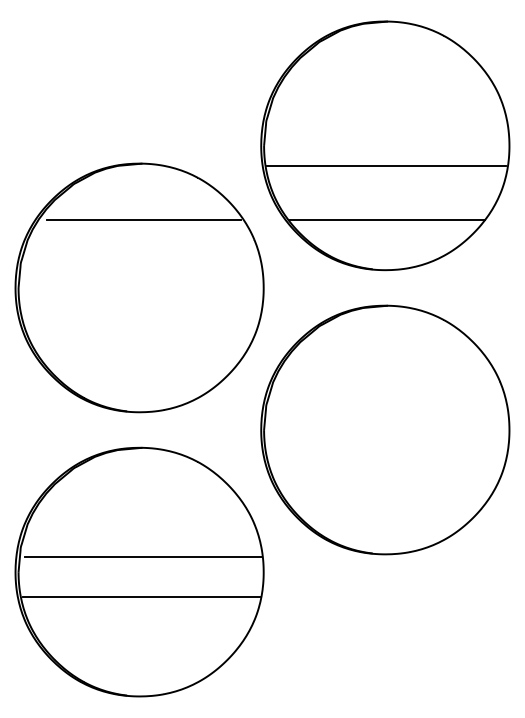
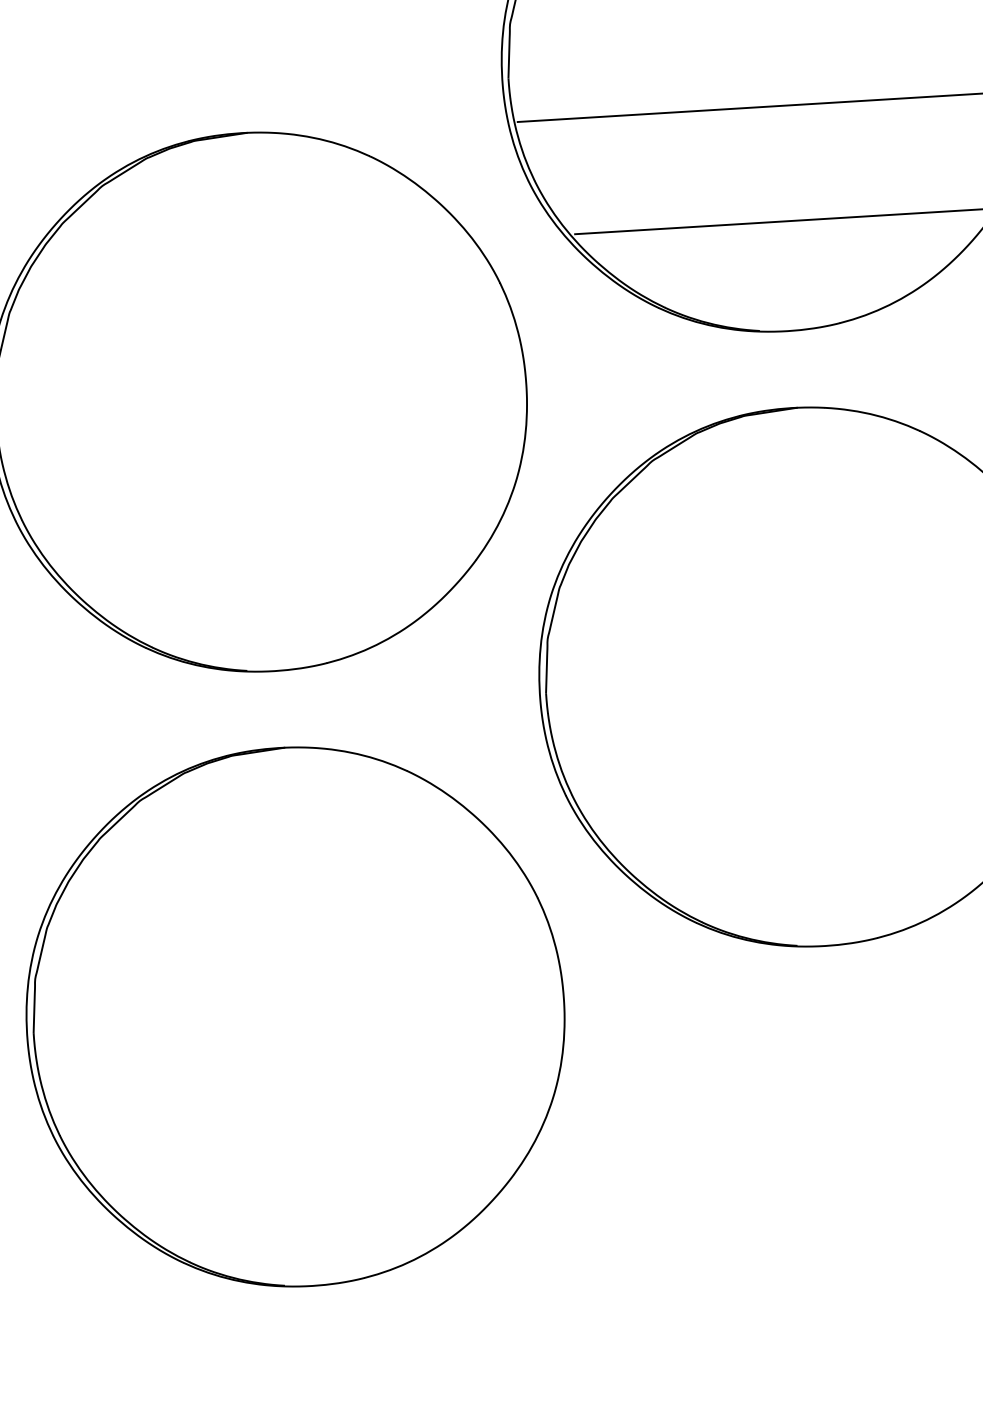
line: (143, 219) -> (257, 253), removed
line: (143, 557) -> (302, 984), removed
line: (141, 597) -> (302, 1071), removed

